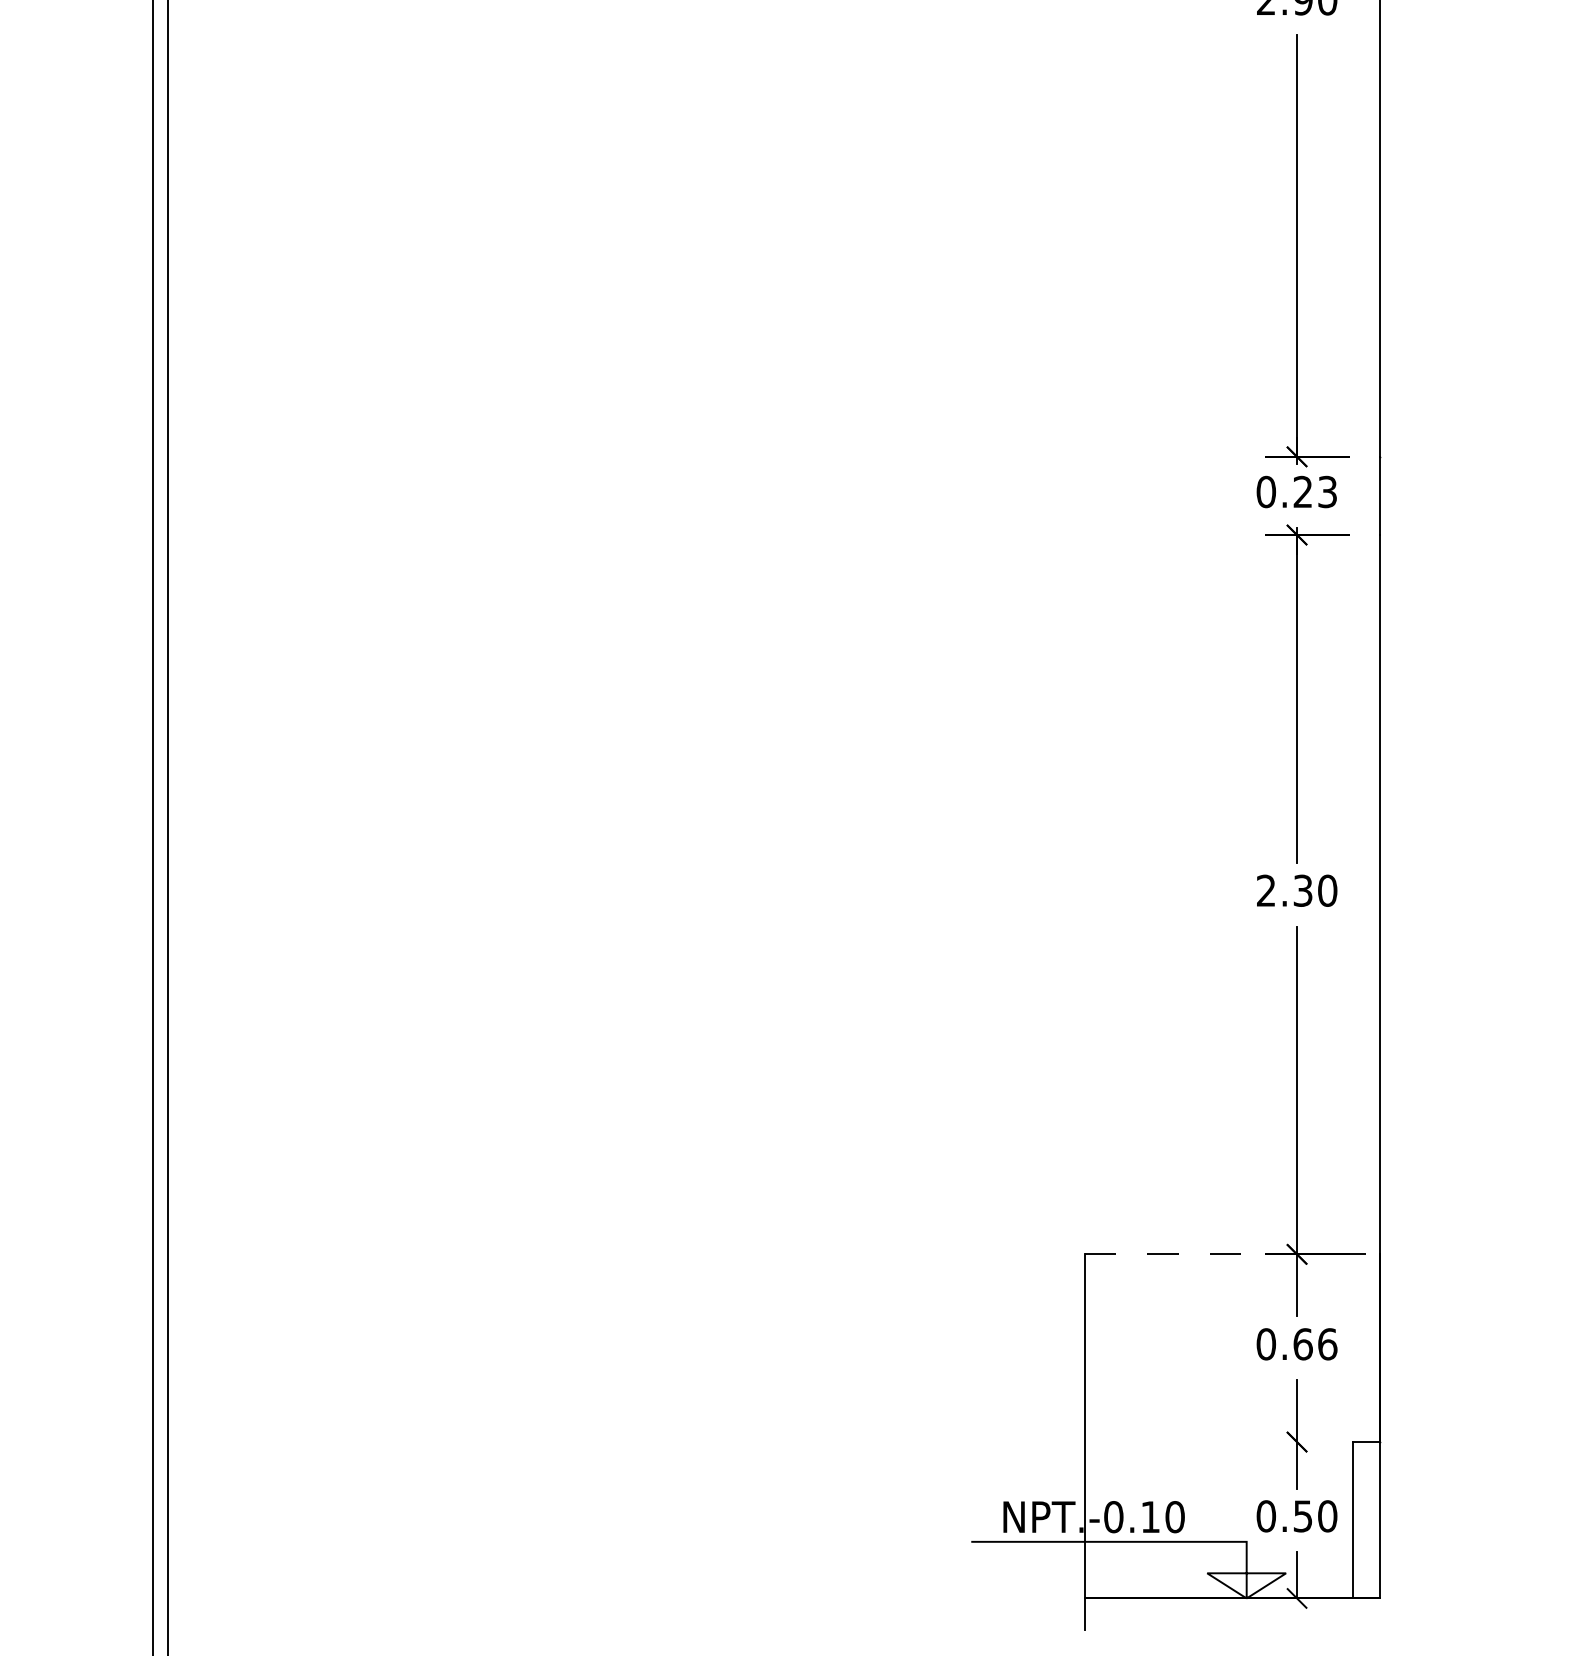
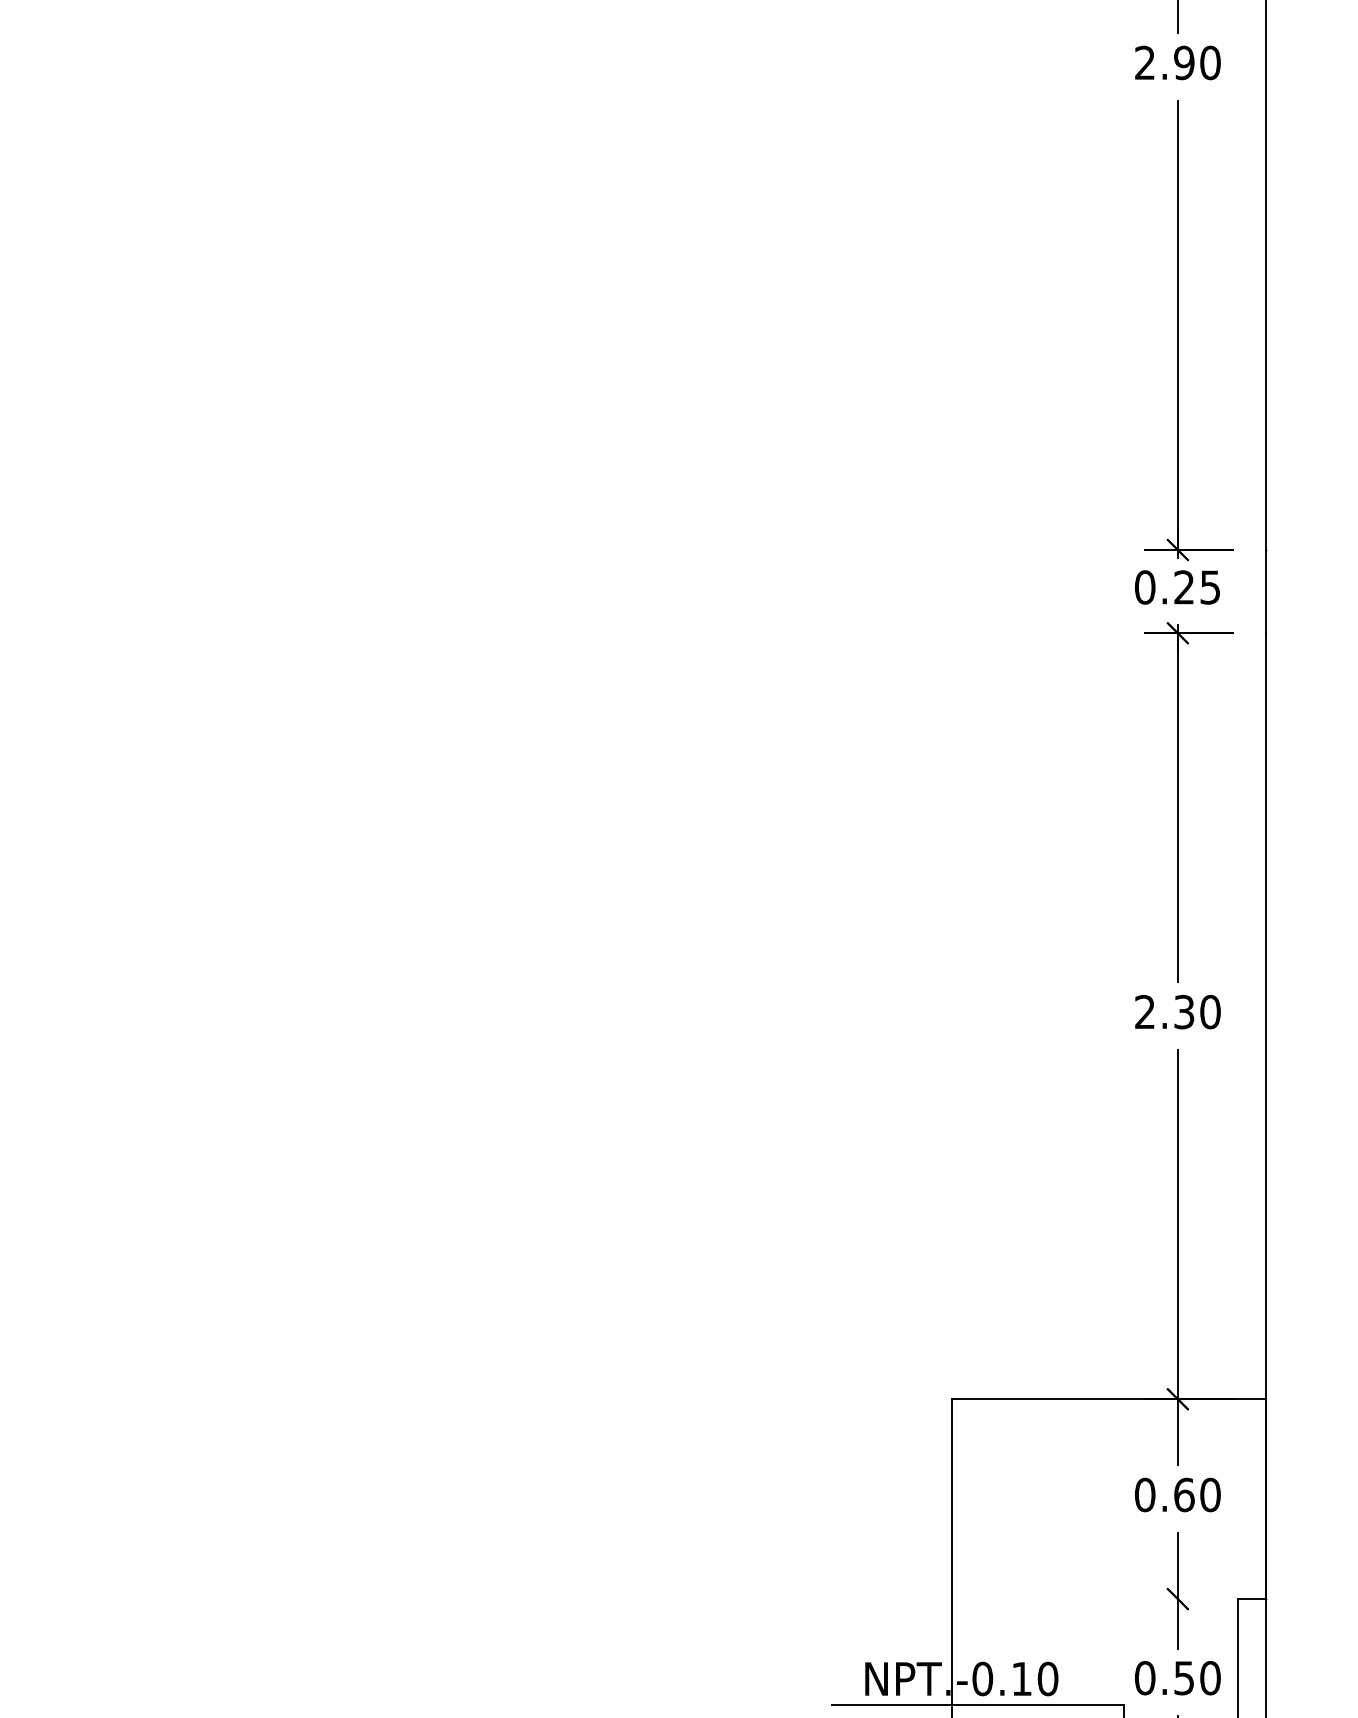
text: (1327, 491) -> (1210, 586), 0.23 -> 0.25
line: (1232, 1254) -> (1109, 1399), dashed -> solid
text: (1327, 1344) -> (1210, 1495), 0.66 -> 0.60

